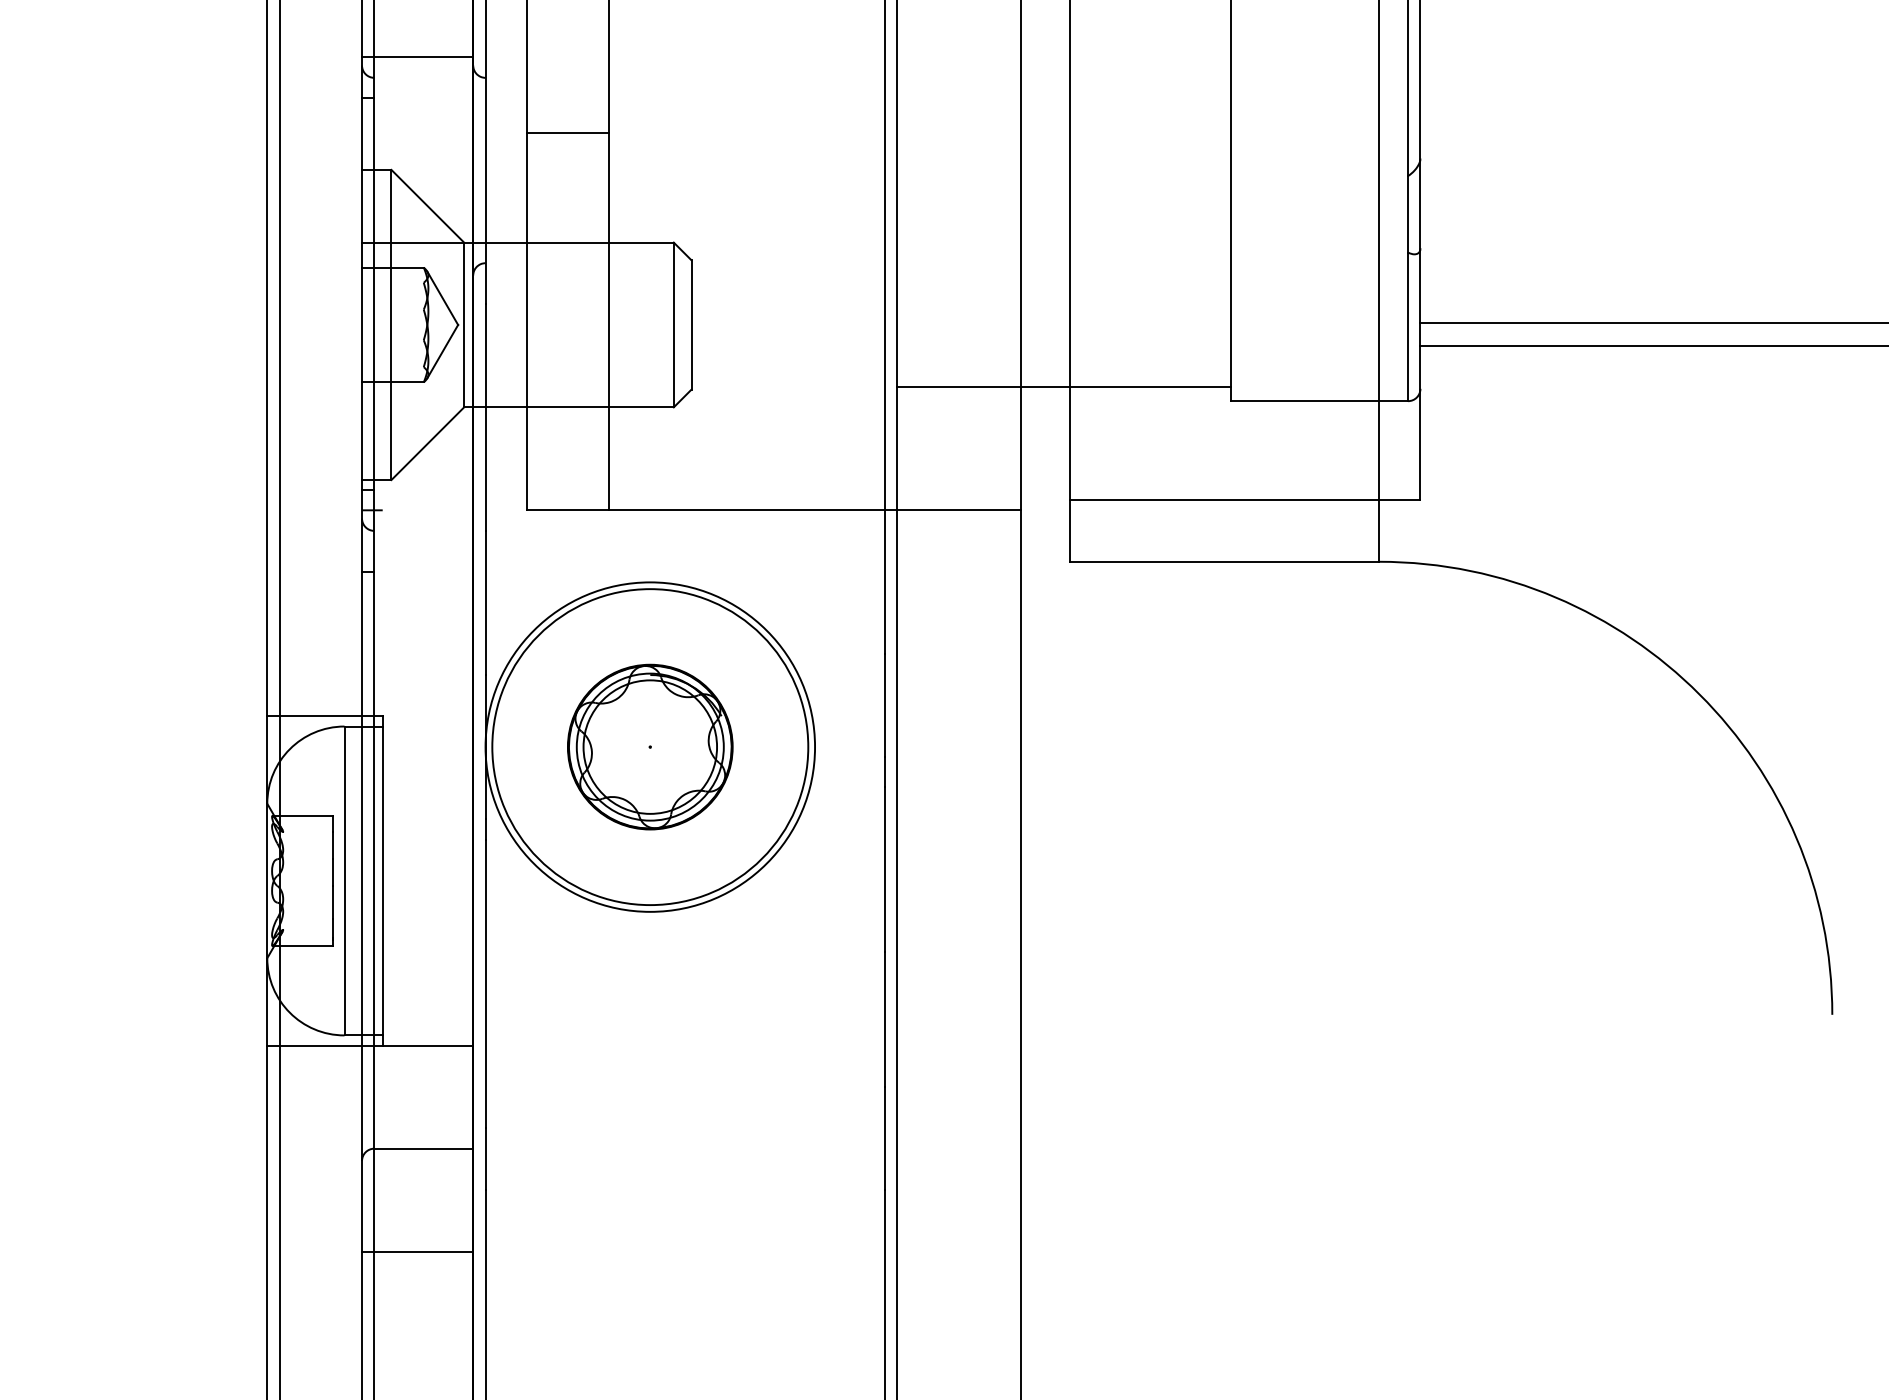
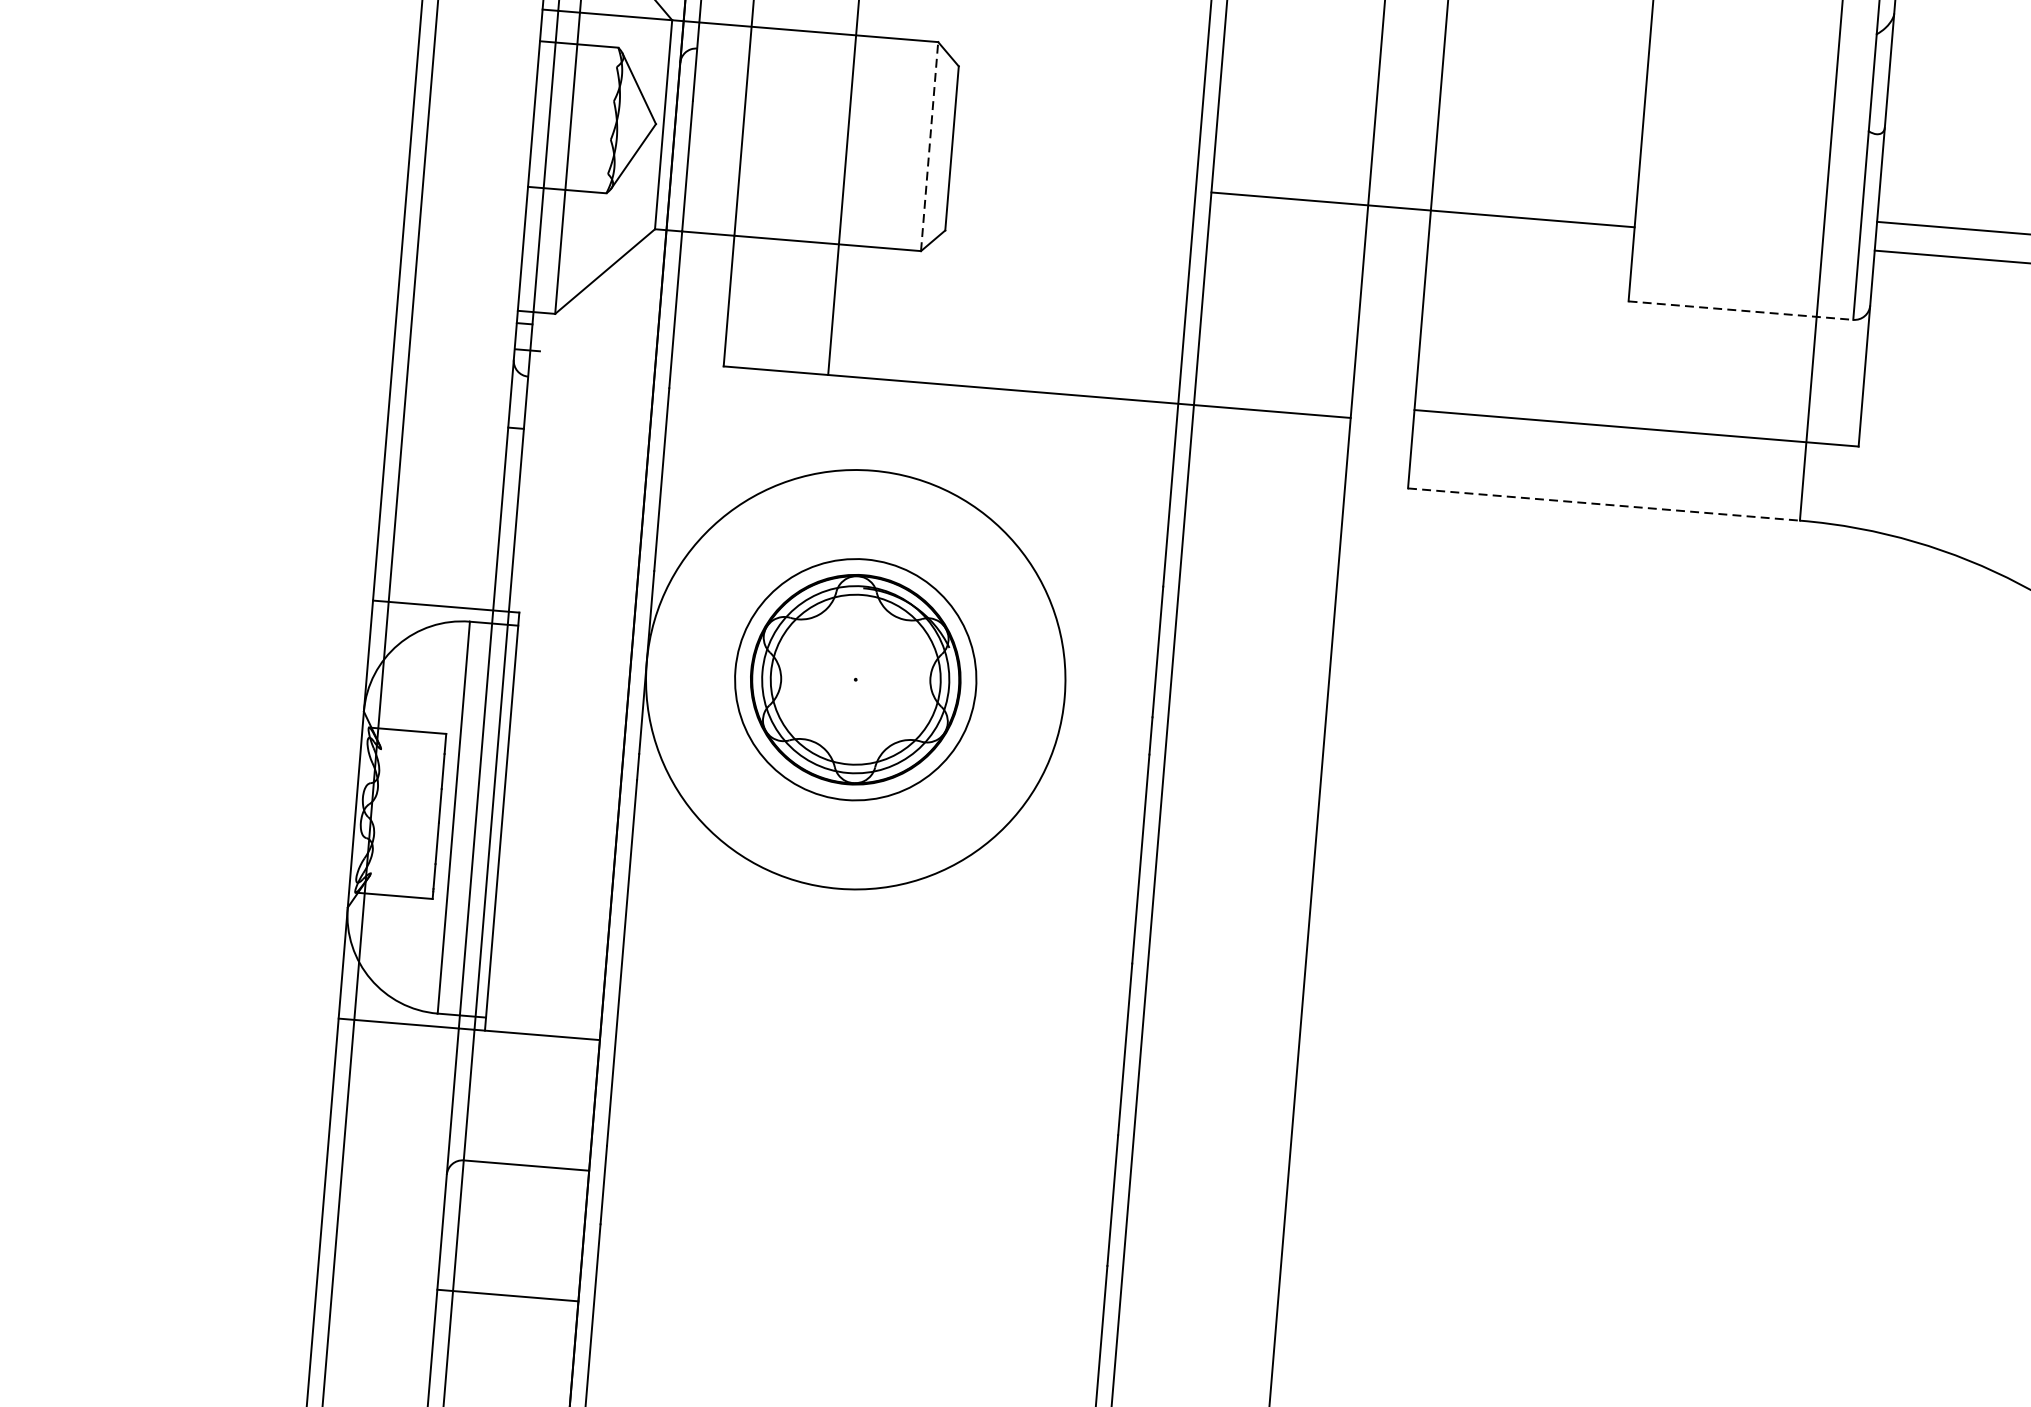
line: (673, 324) -> (929, 145), solid -> dashed
line: (1064, 386) -> (1423, 209), moved
line: (1319, 401) -> (1740, 311), solid -> dashed
line: (1225, 561) -> (1604, 504), solid -> dashed
circle: (650, 747) -> (855, 680), size x0.6

